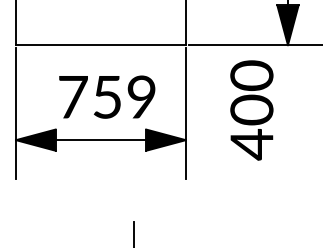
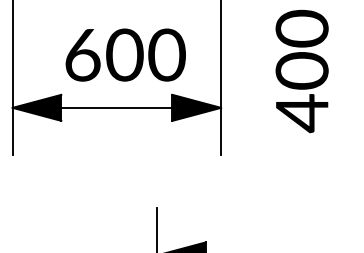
text: (108, 96) -> (126, 54), 759 -> 600

